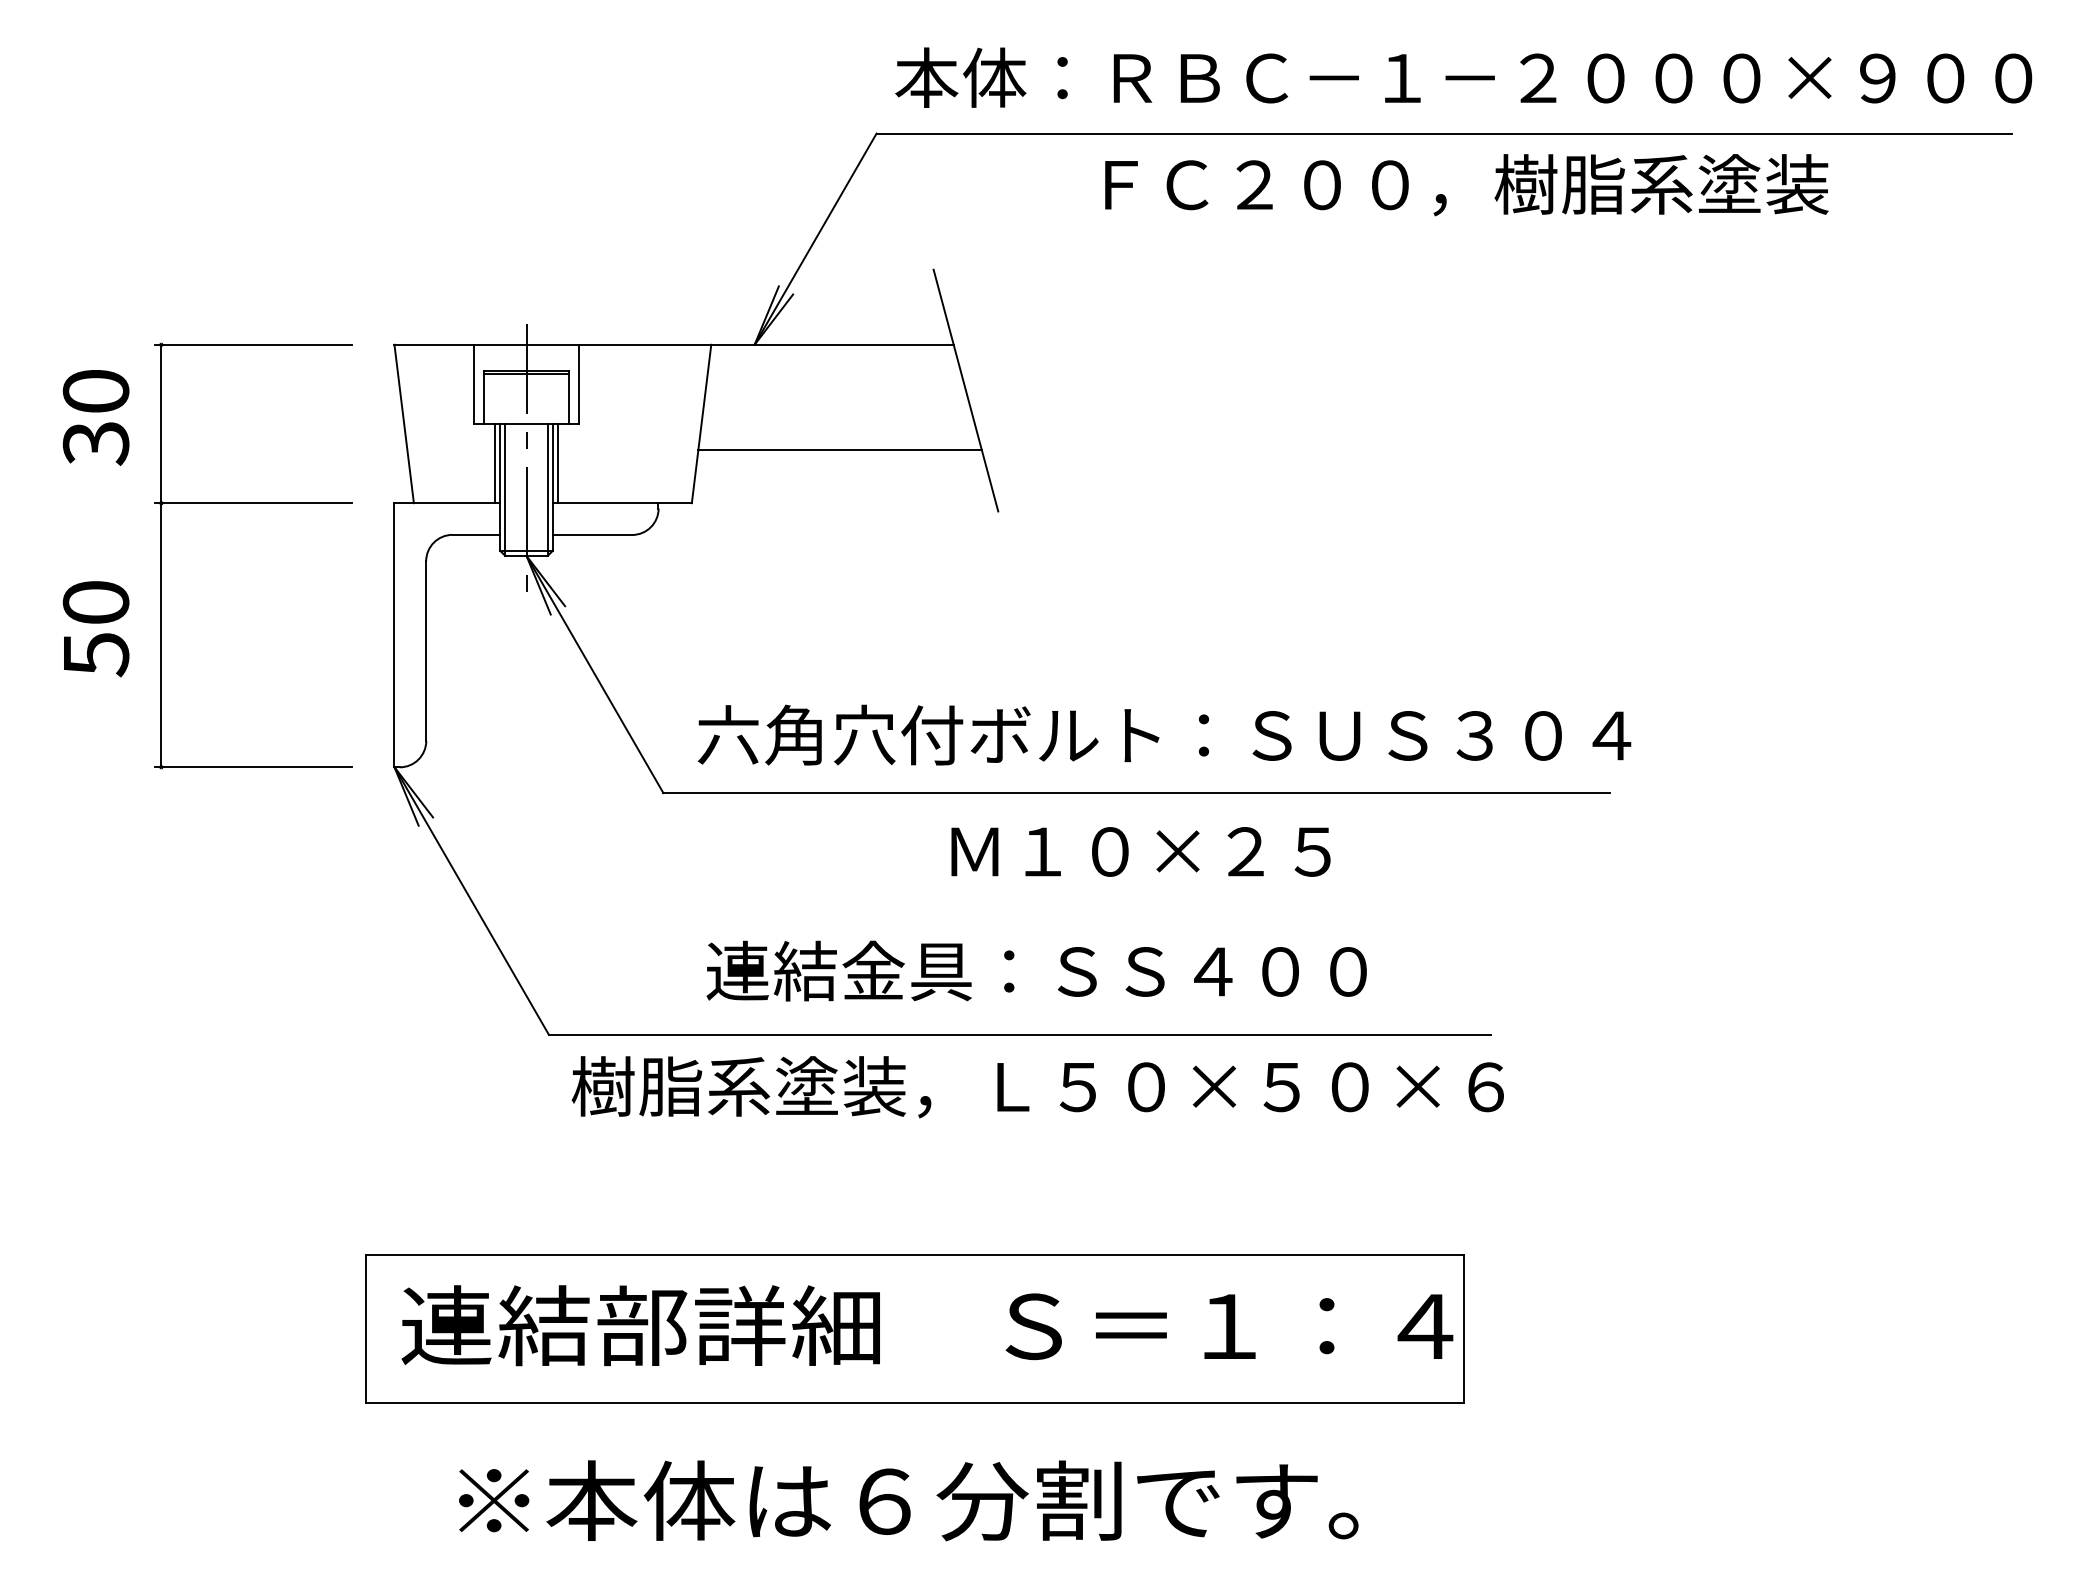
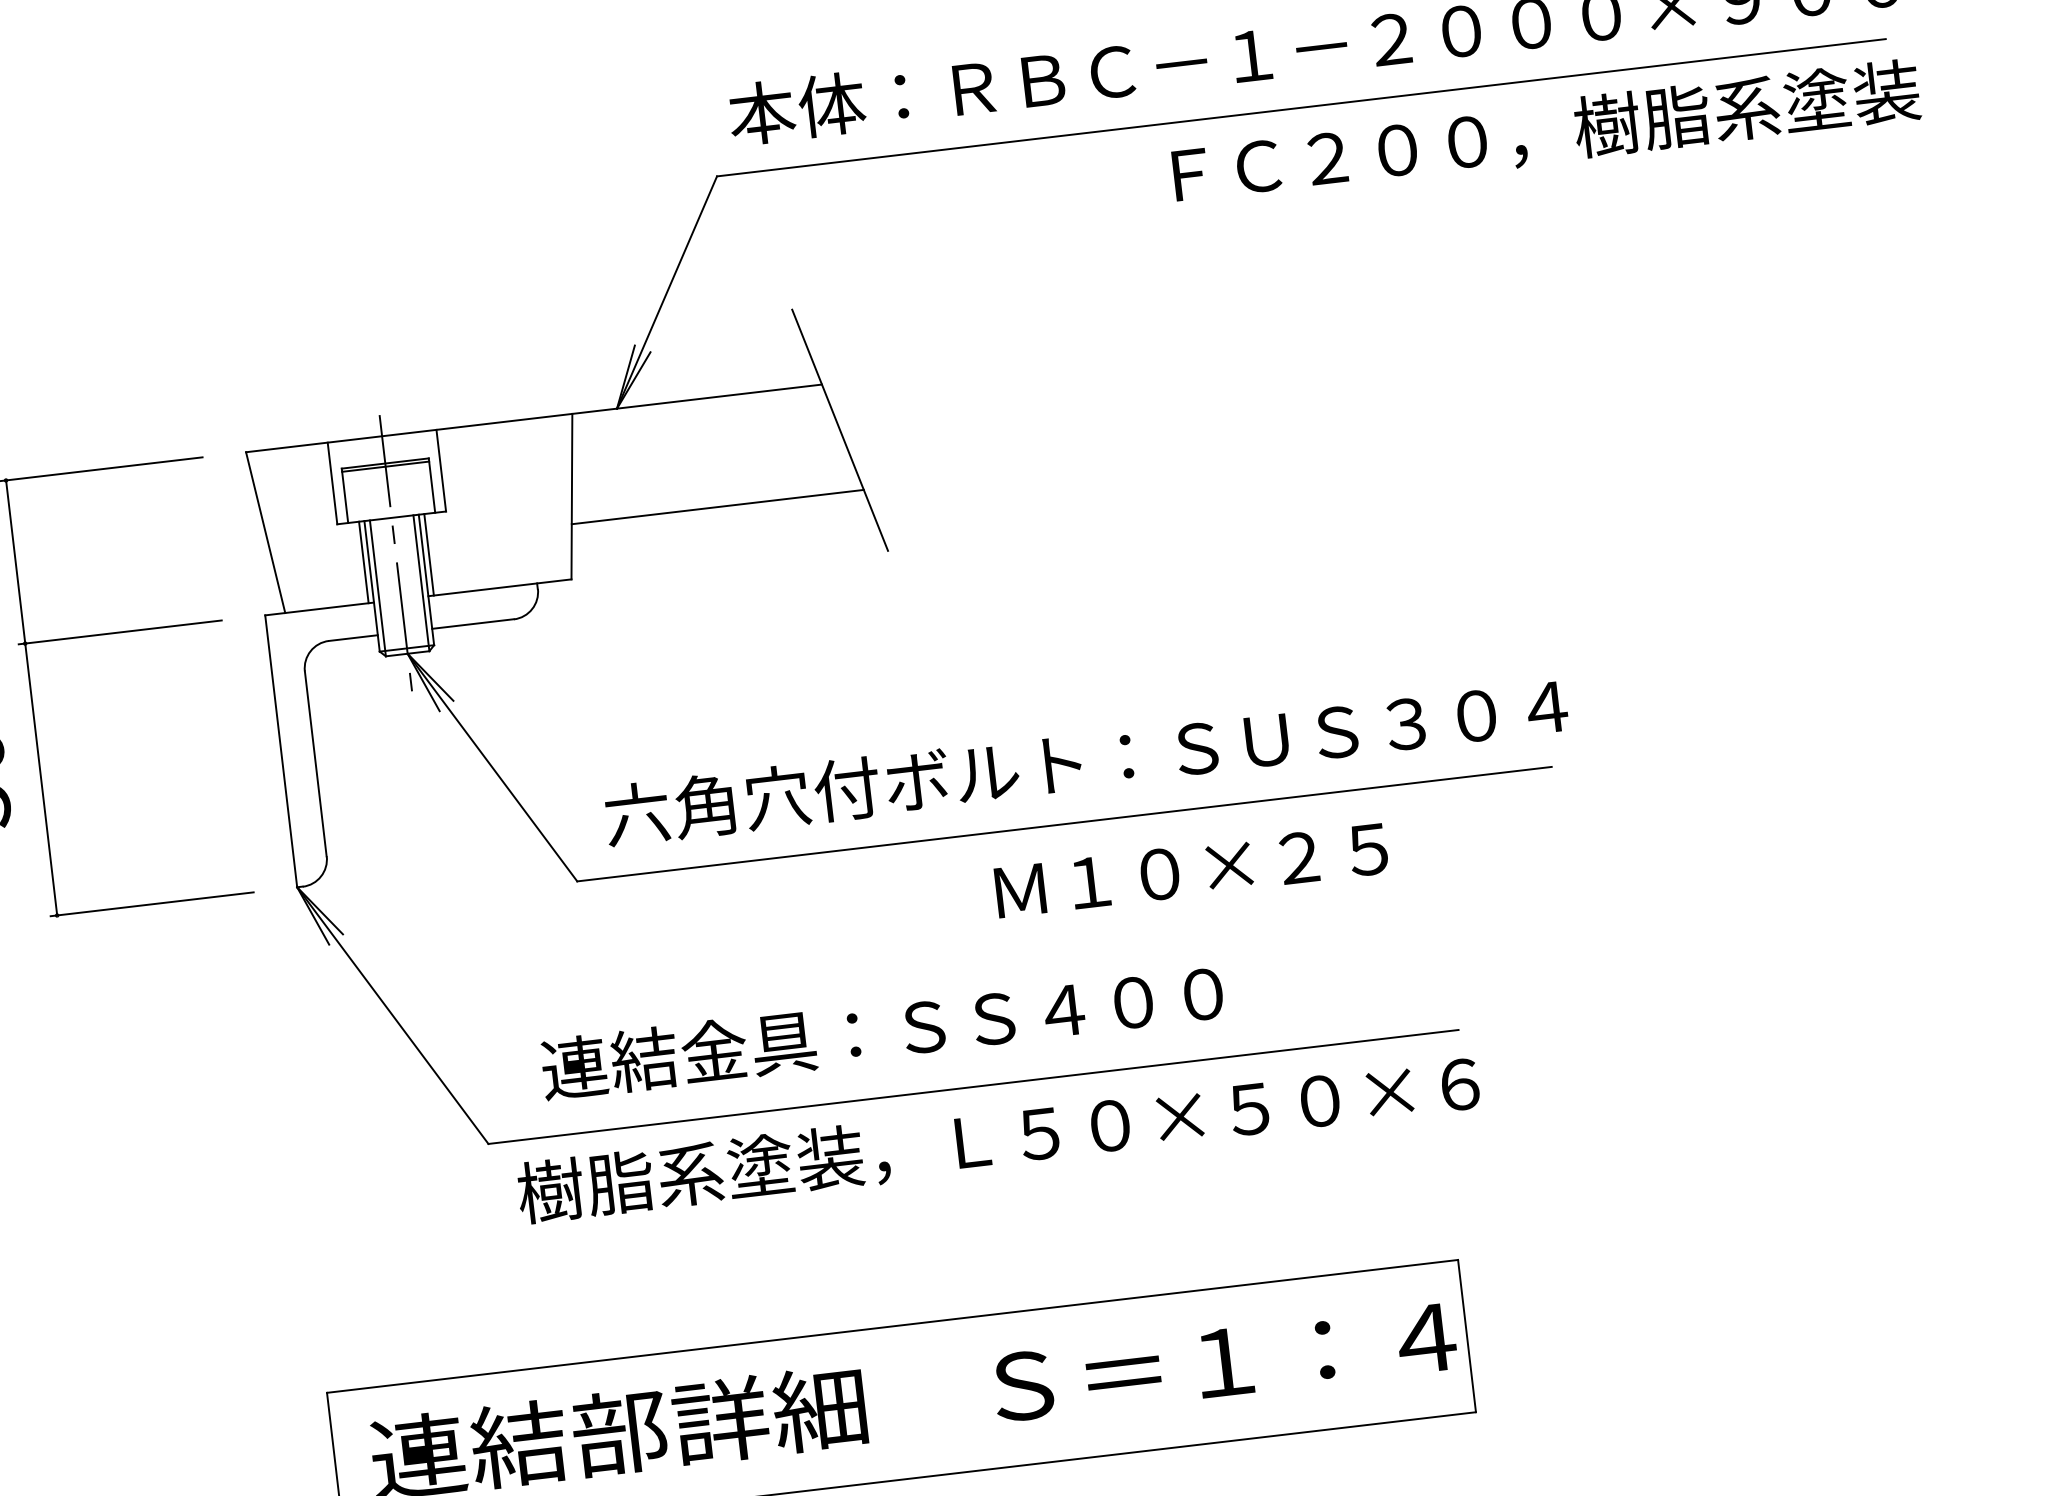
text: (1466, 185) -> (1546, 133), moved
text: (1140, 851) -> (1190, 870), moved
text: (1036, 970) -> (882, 1030), moved

